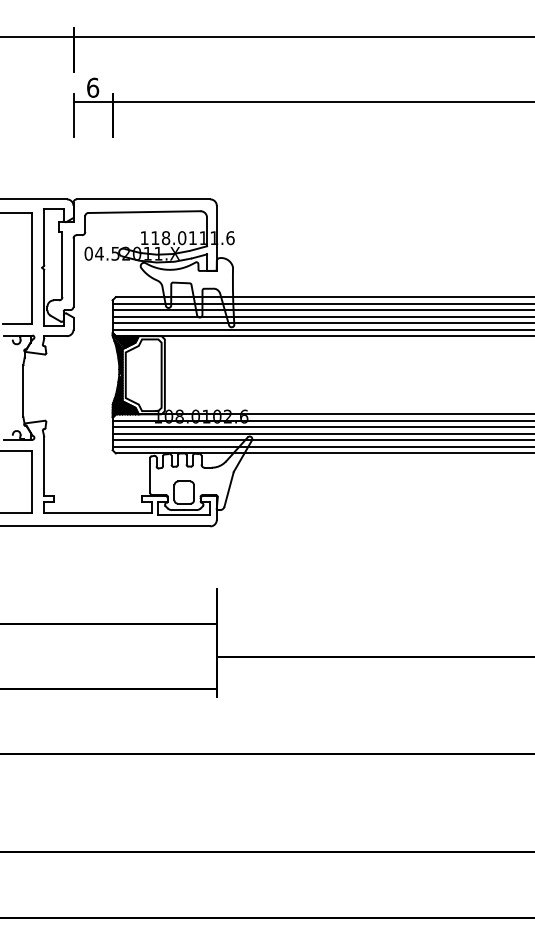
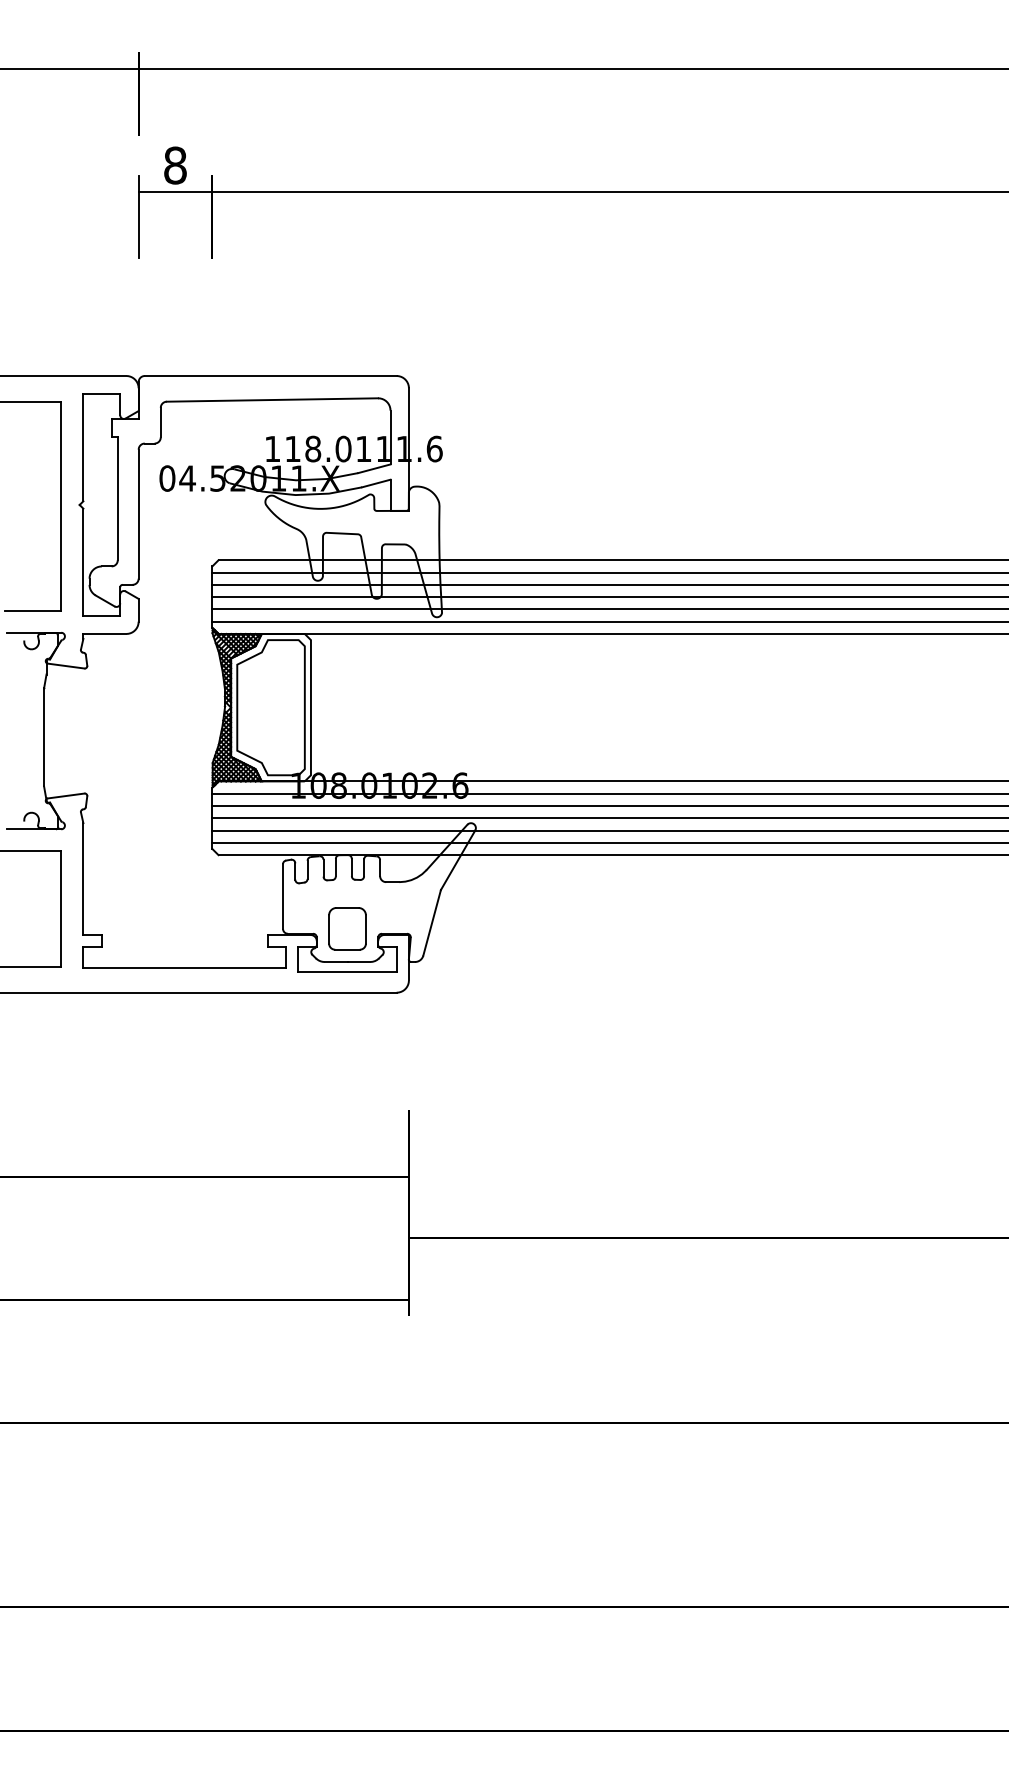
text: (93, 87) -> (176, 164), 6 -> 8

